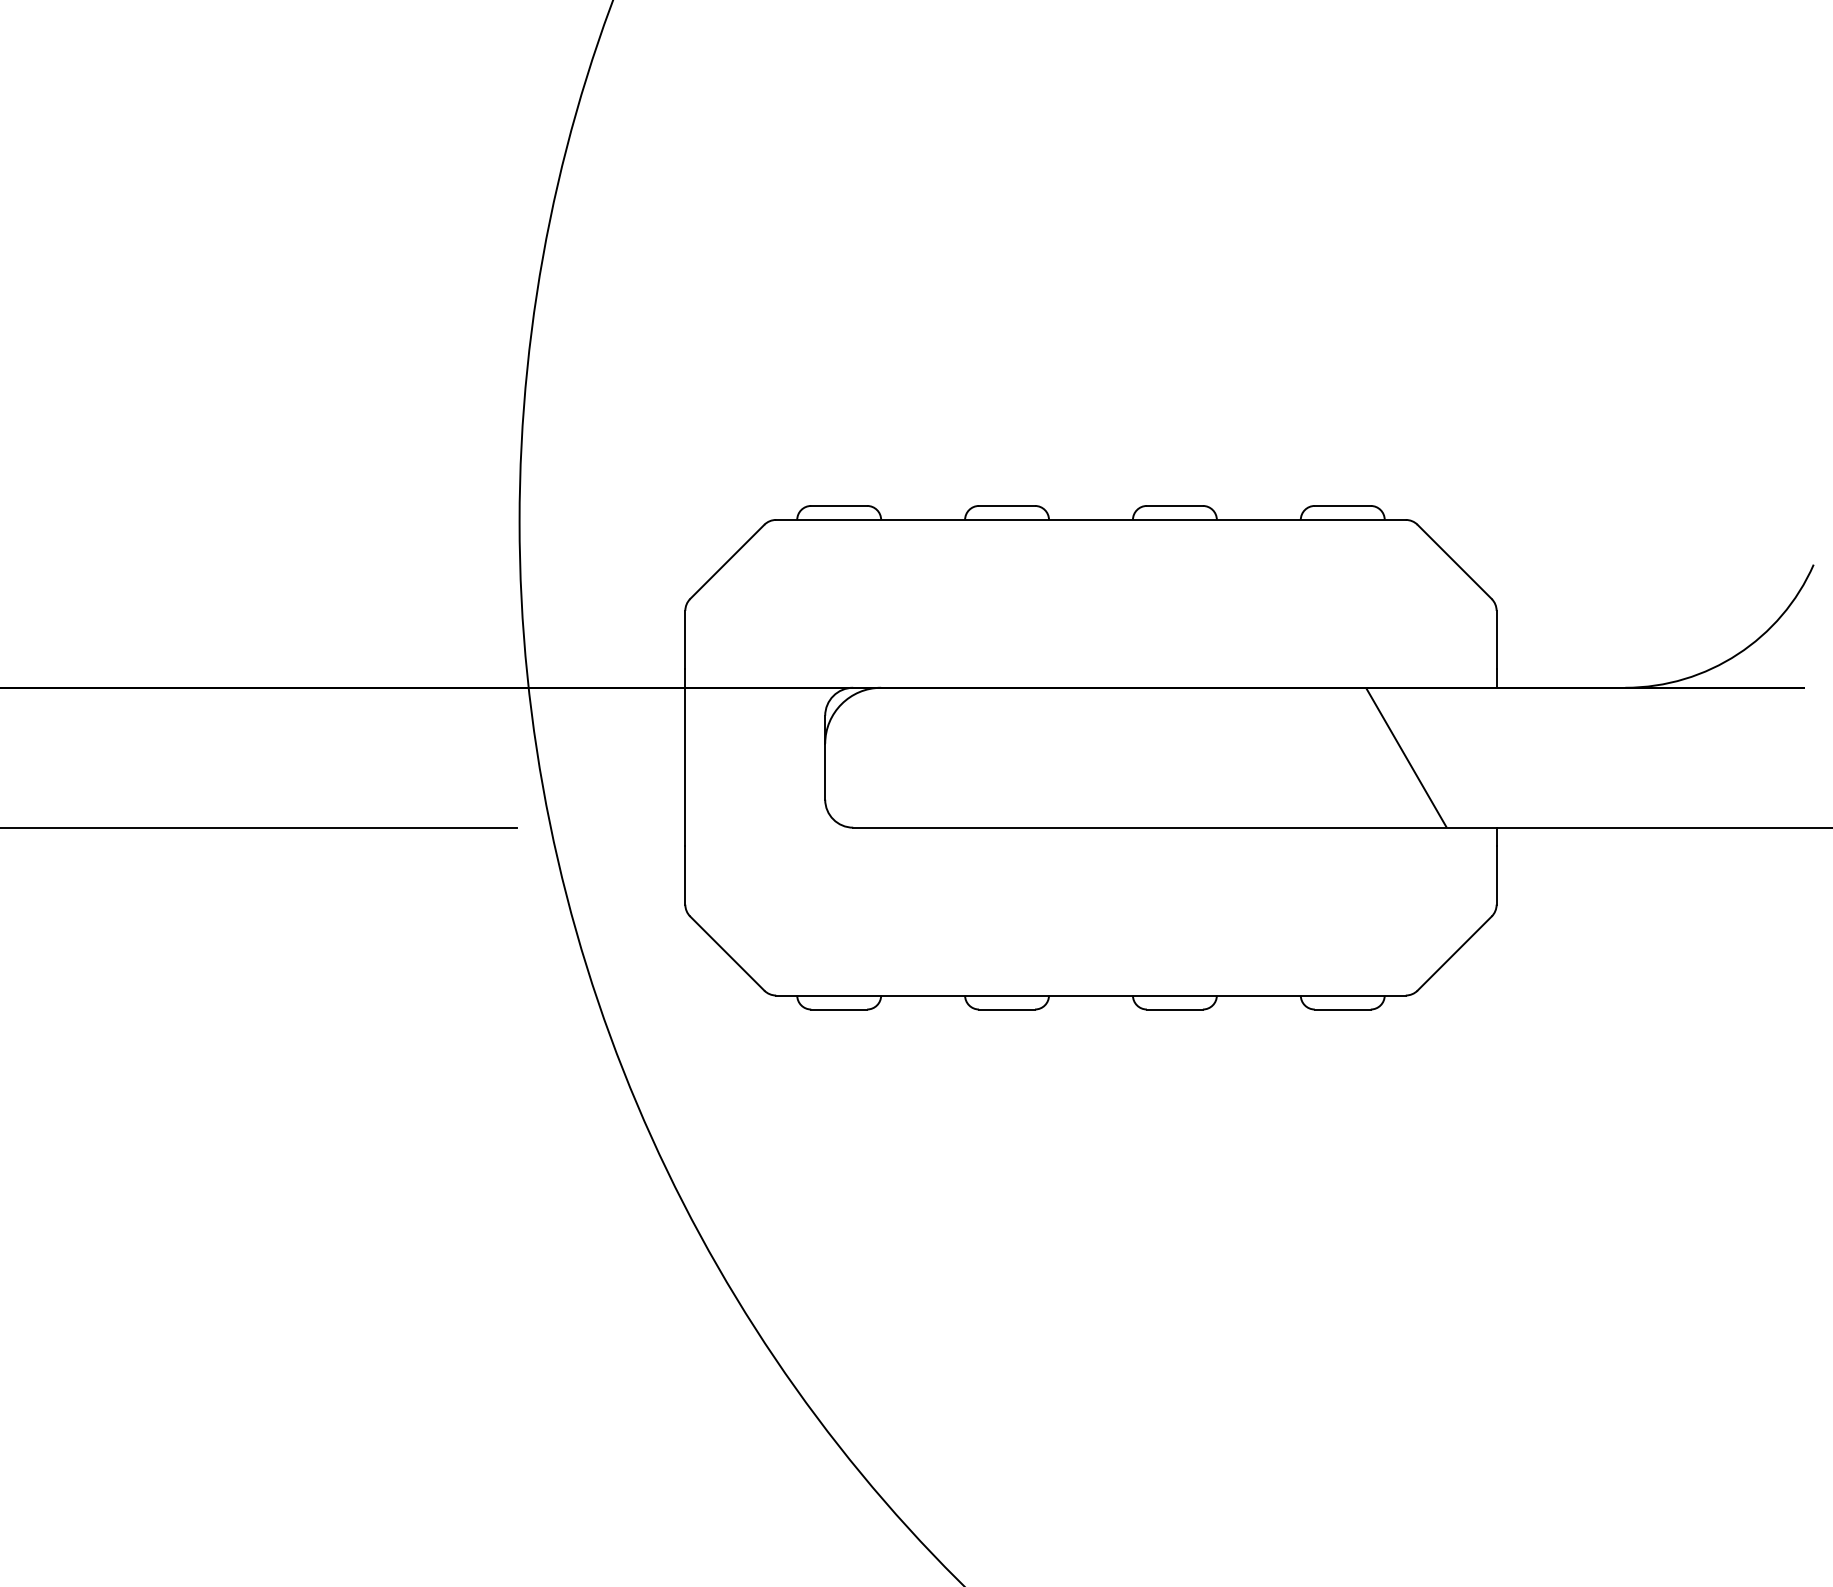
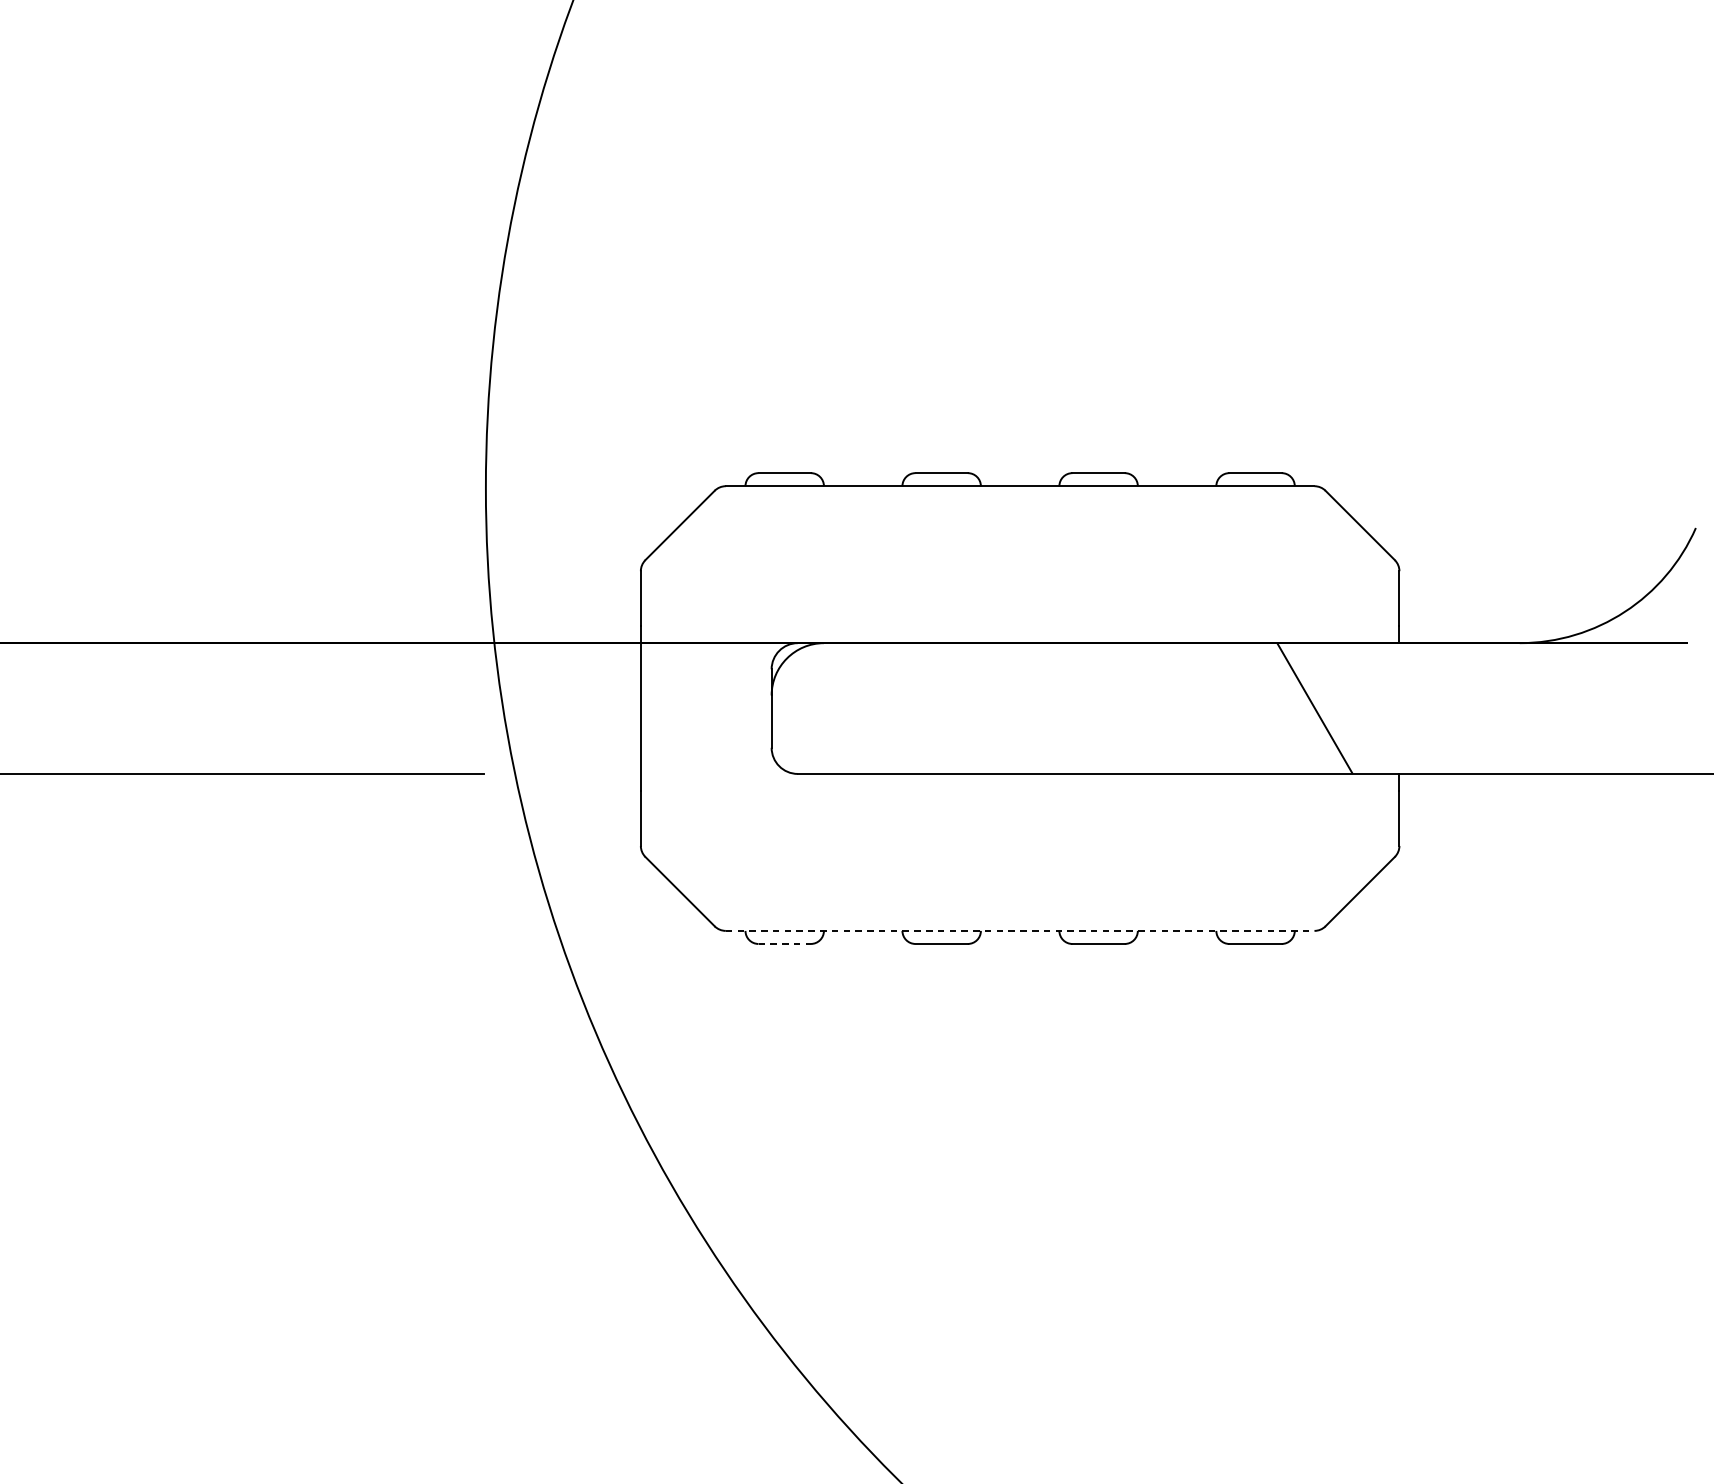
line: (1090, 995) -> (1019, 930), solid -> dashed
line: (839, 1009) -> (785, 943), solid -> dashed

